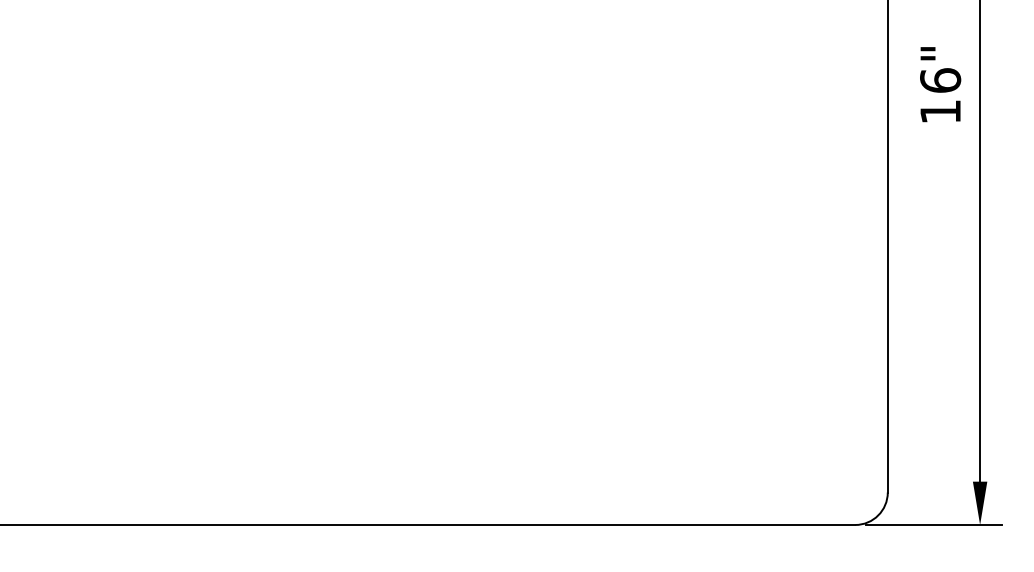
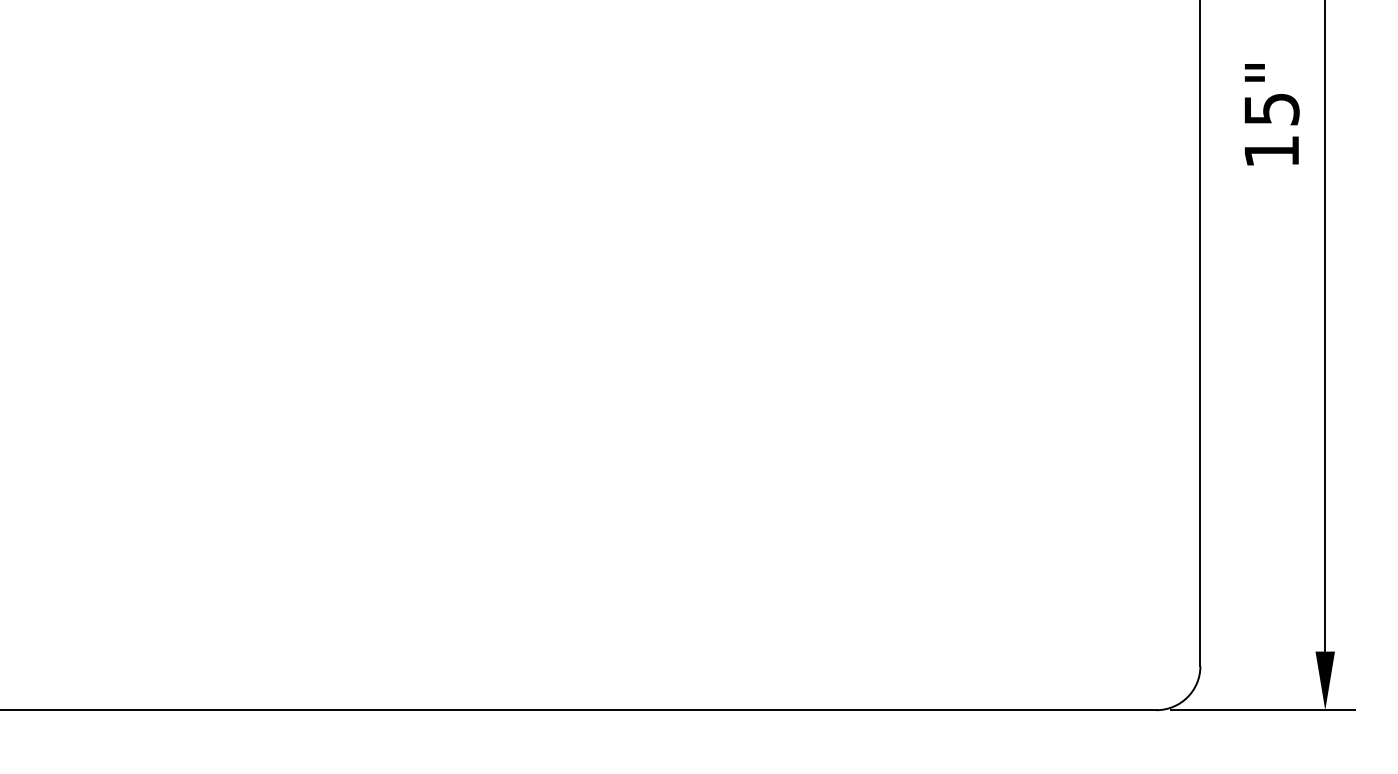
text: (940, 80) -> (1271, 109), 16" -> 15"

